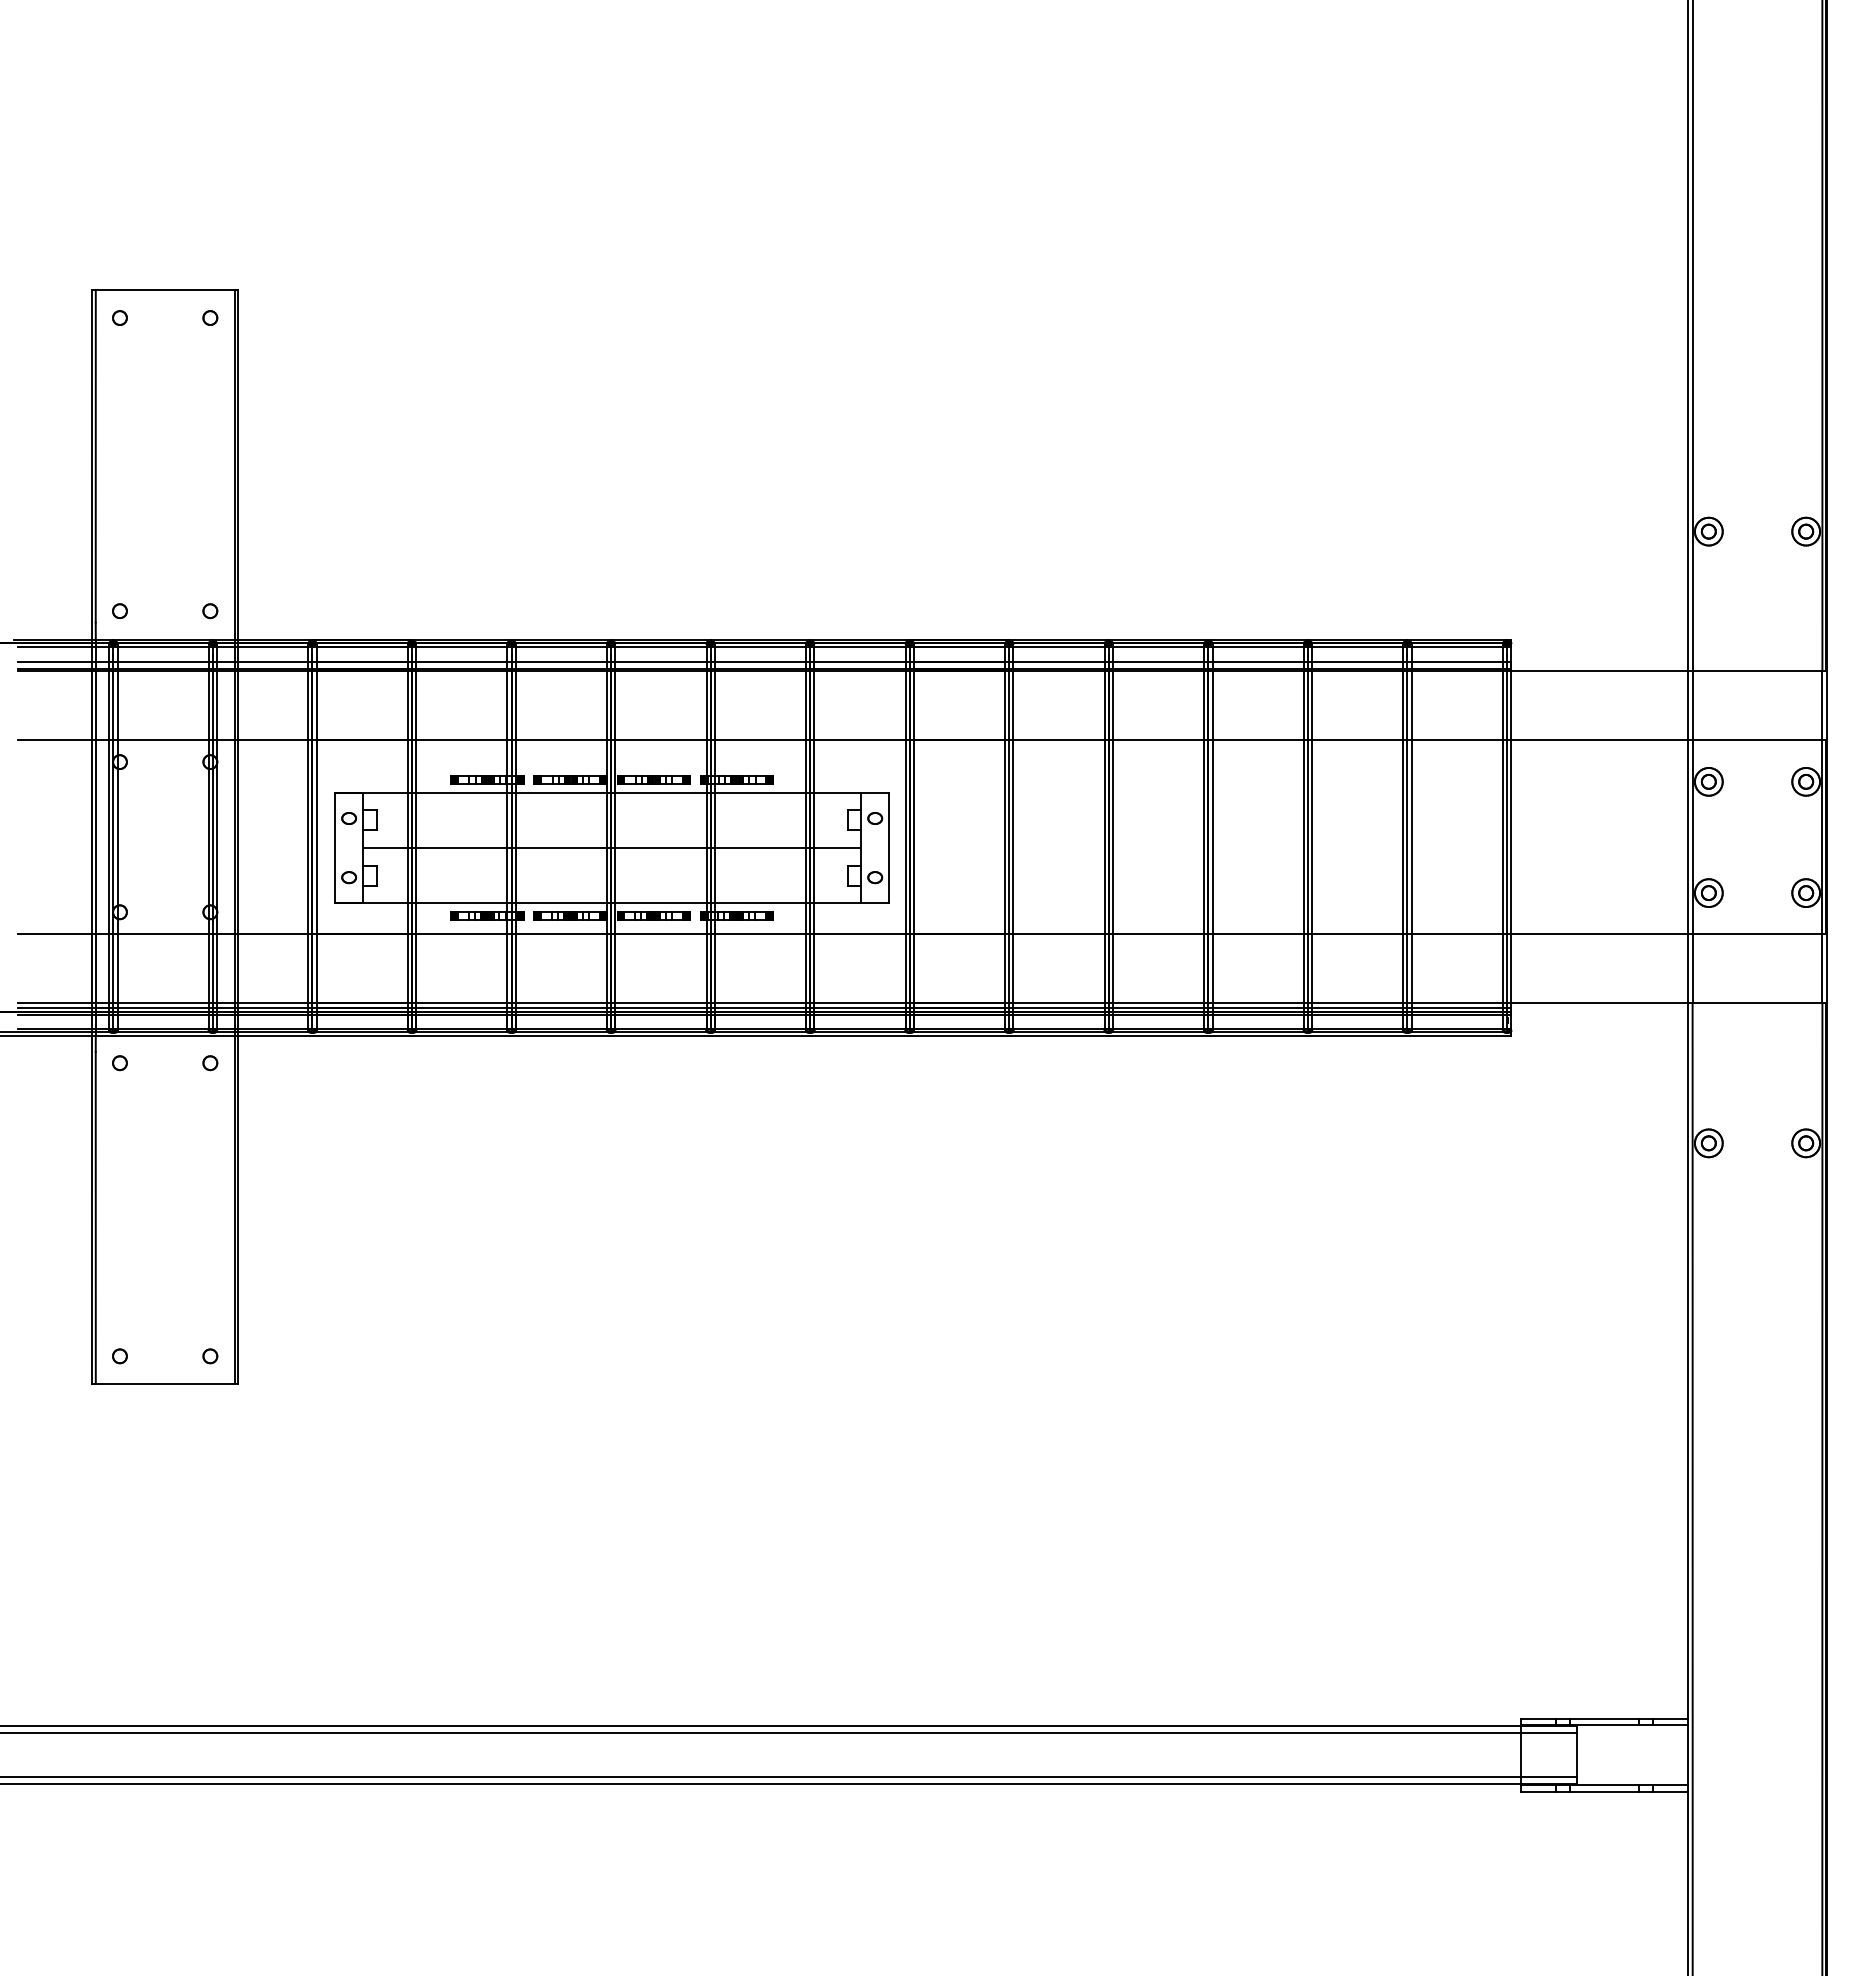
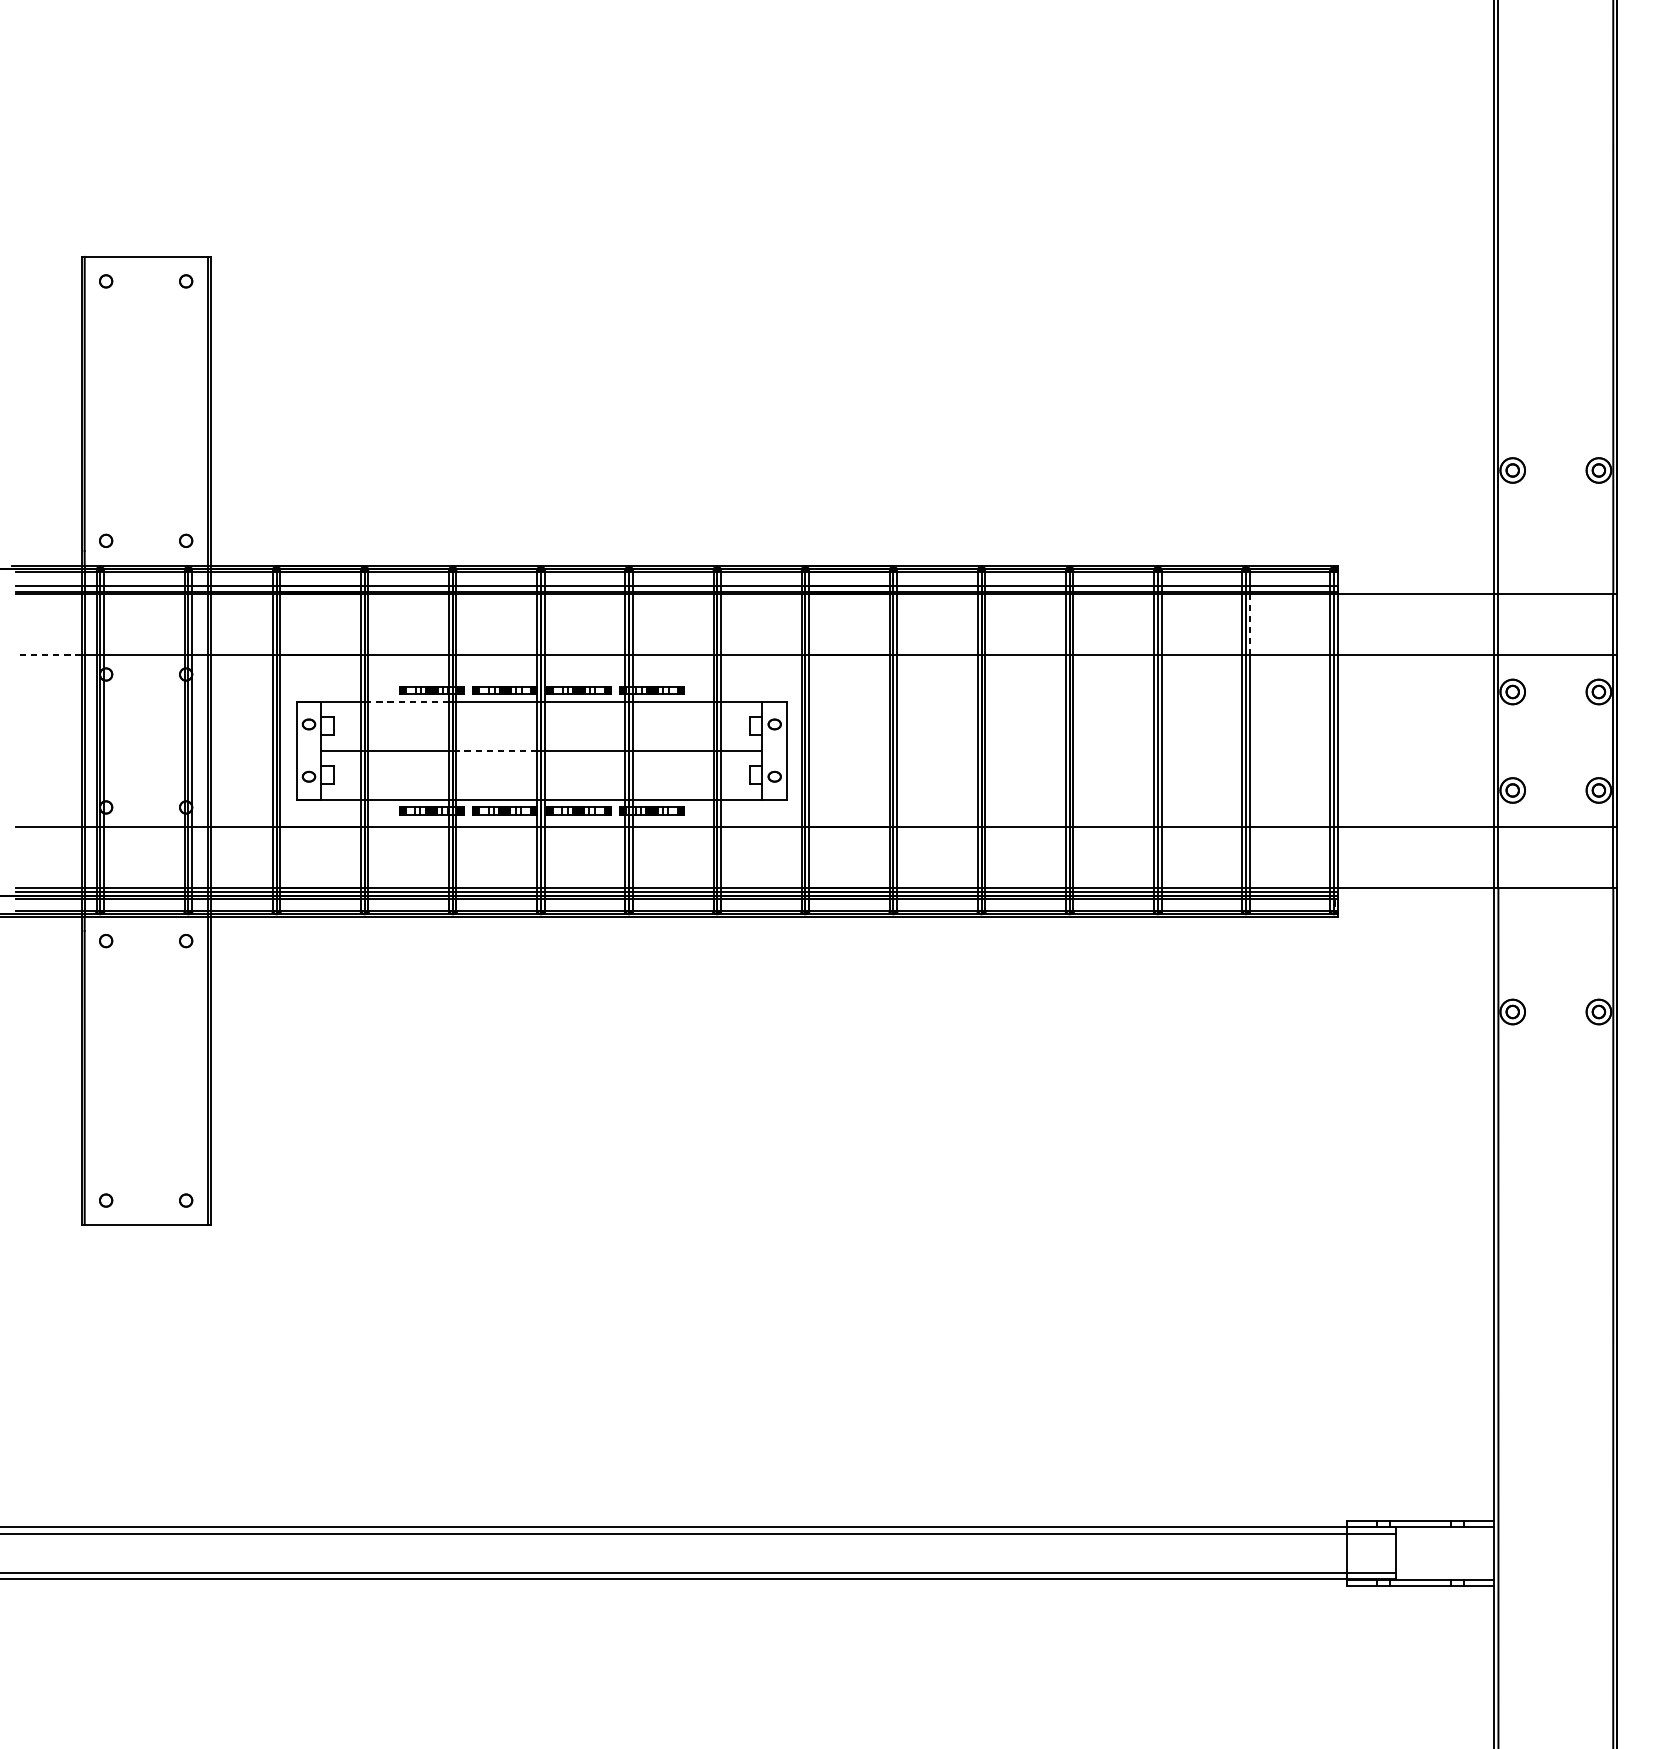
line: (1411, 705) -> (1249, 624), solid -> dashed
line: (54, 740) -> (48, 655), solid -> dashed
line: (461, 792) -> (408, 701), solid -> dashed
line: (561, 848) -> (497, 751), solid -> dashed

